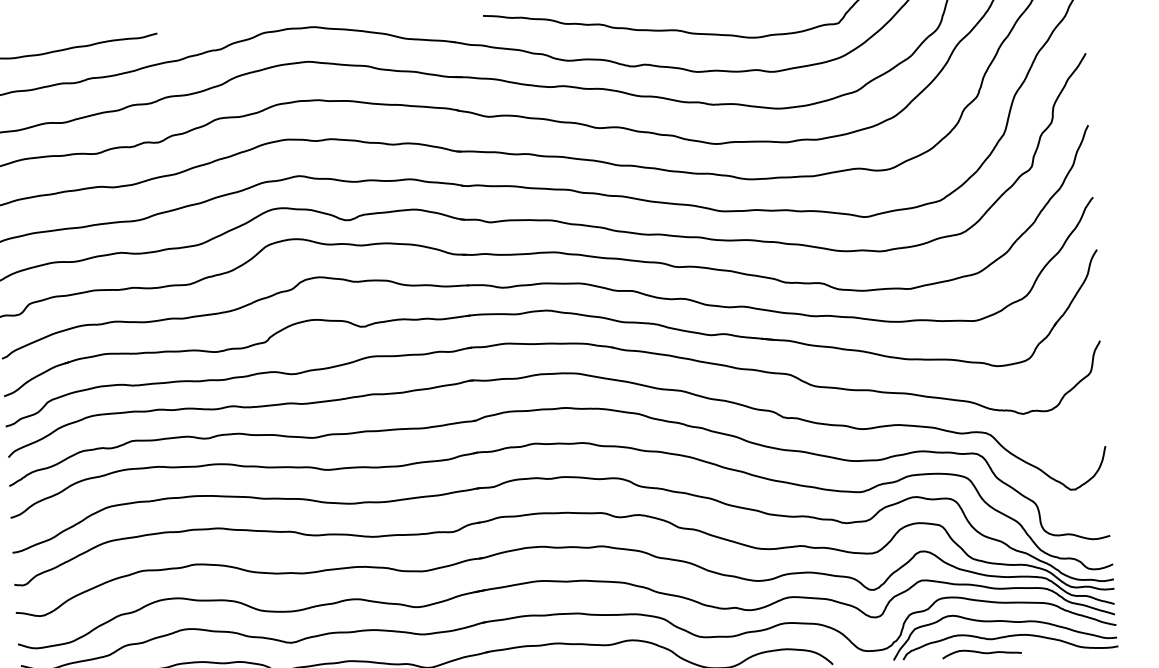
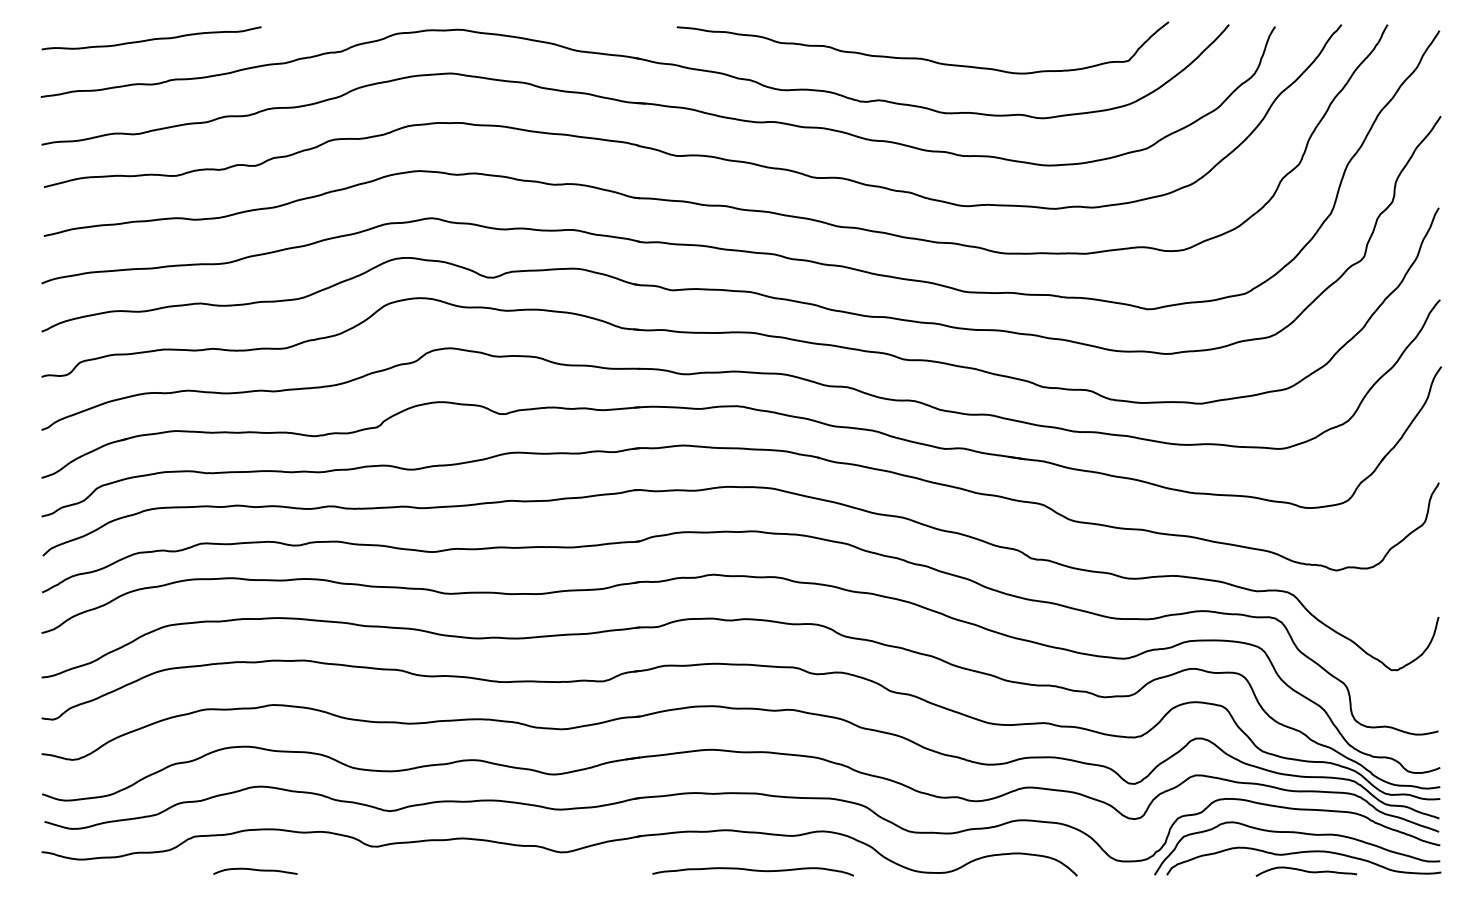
curve: (982, 652) -> (1306, 871), moved

